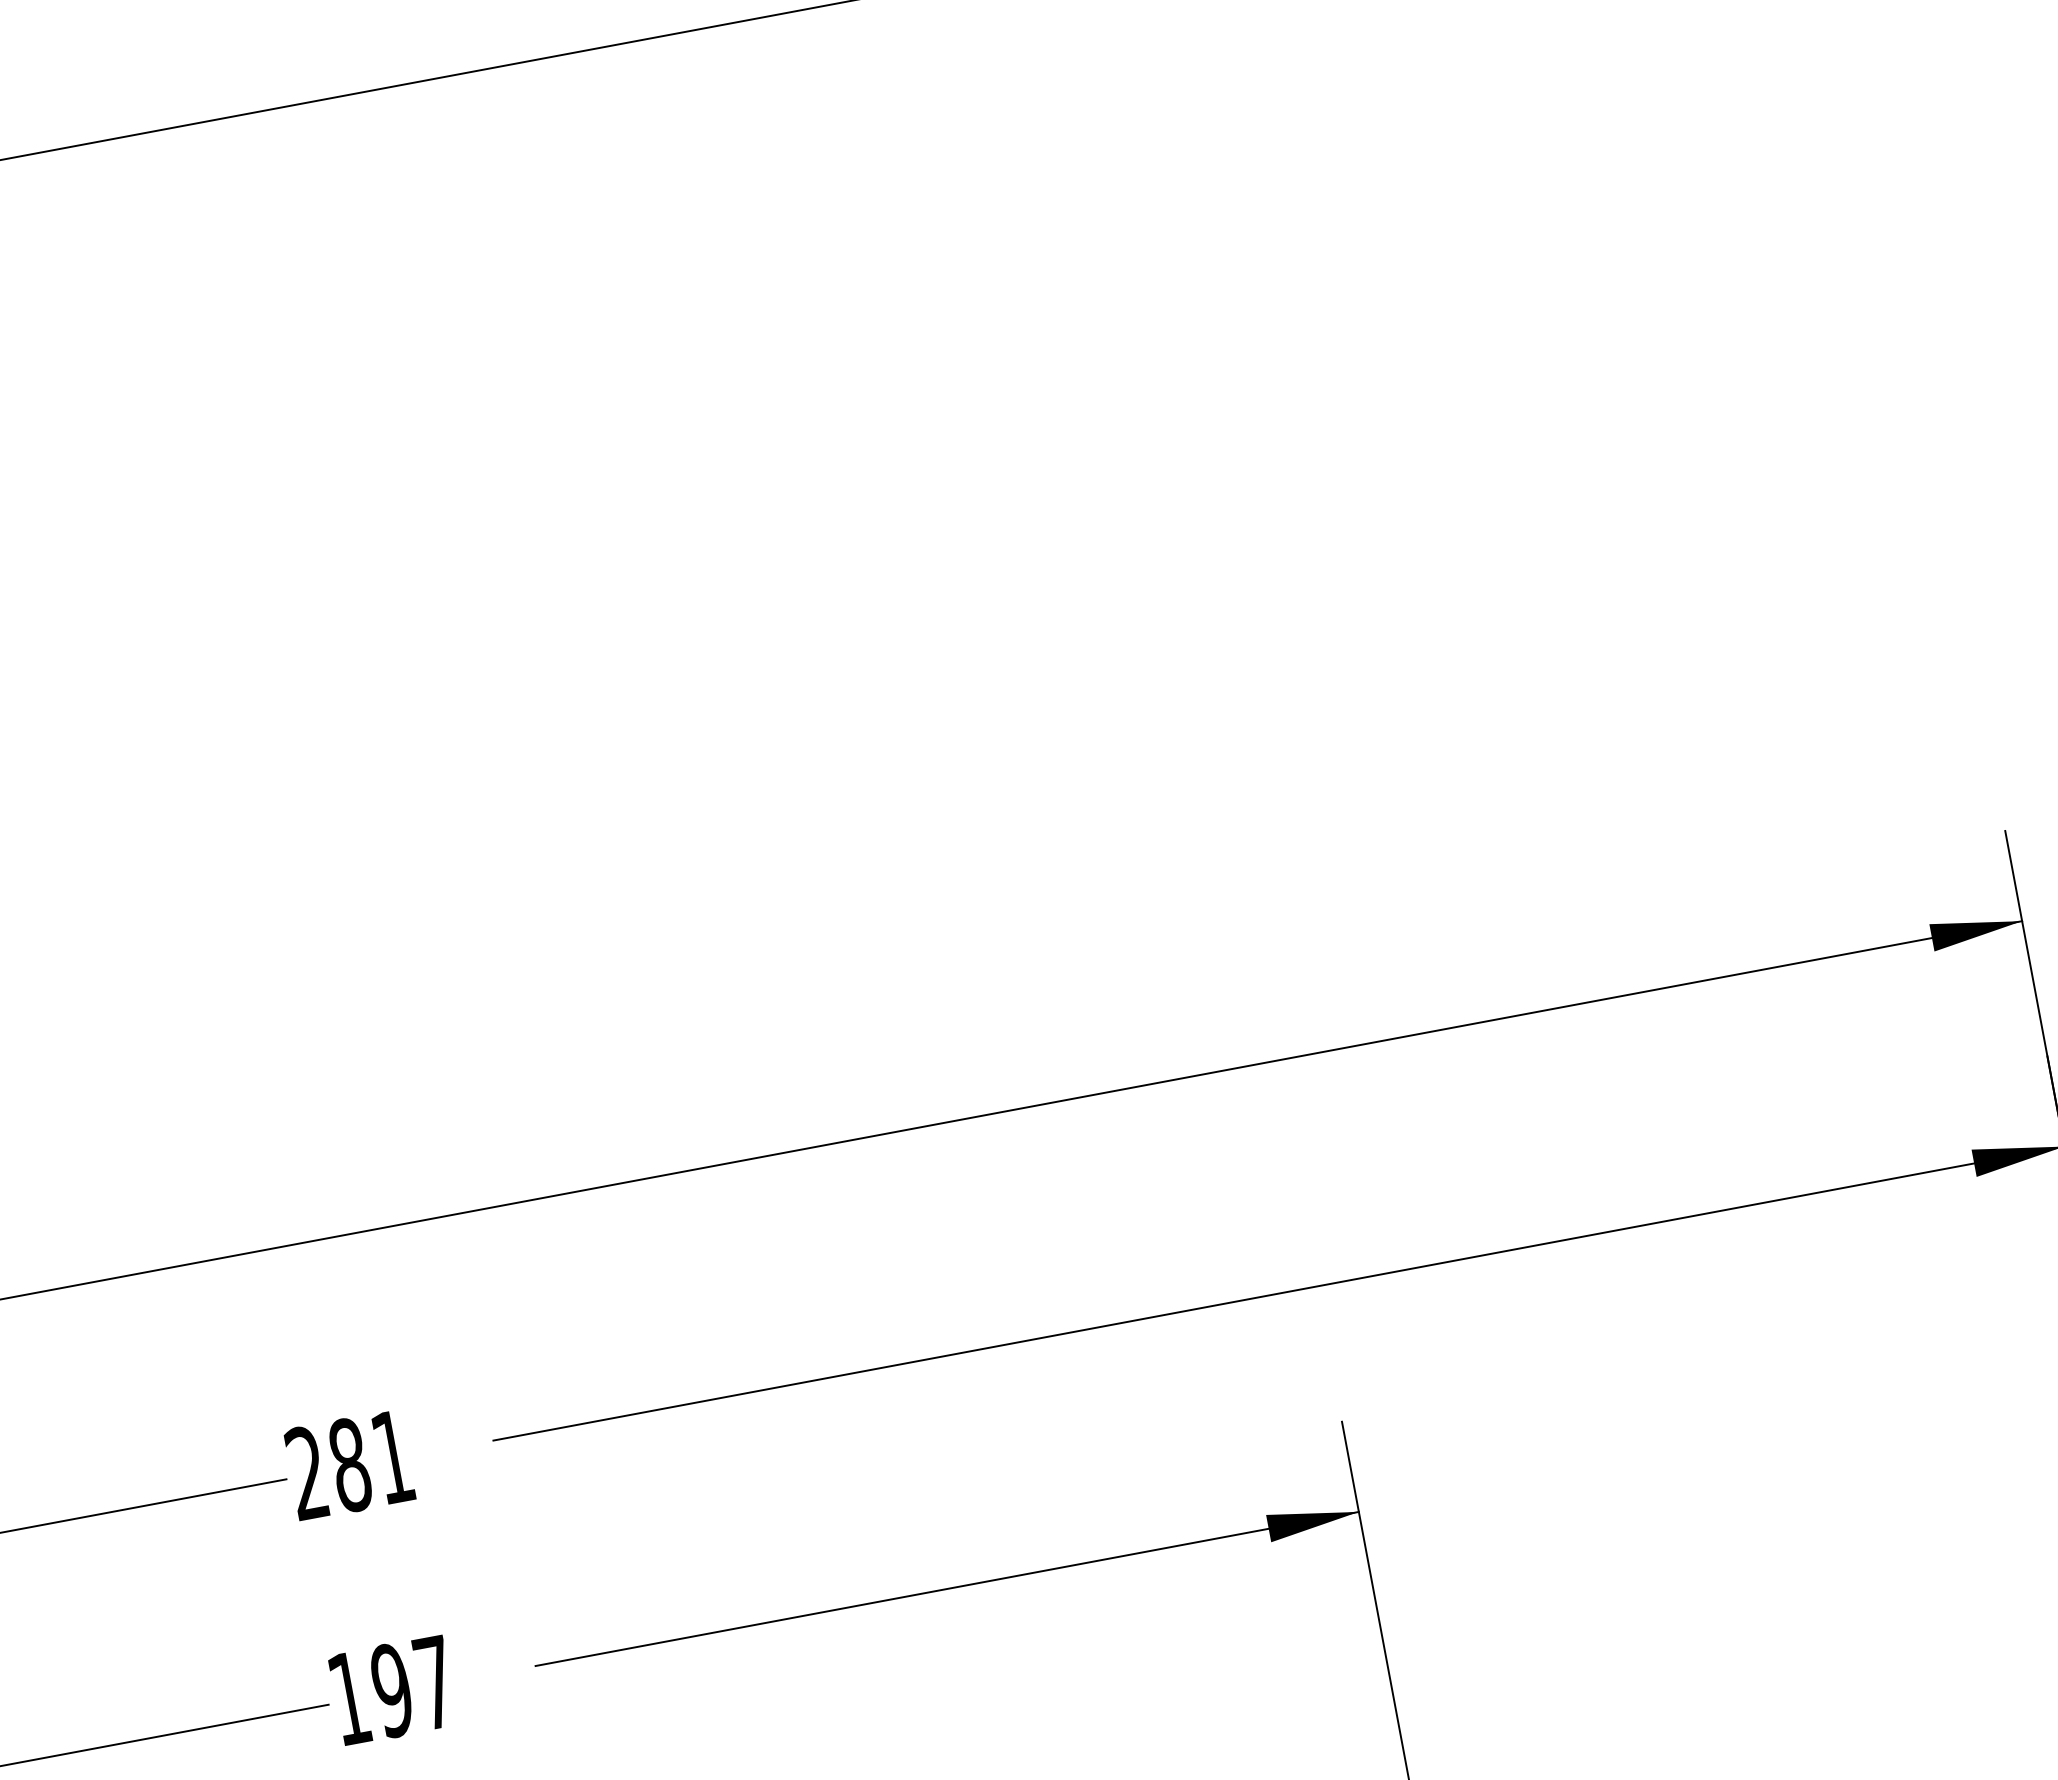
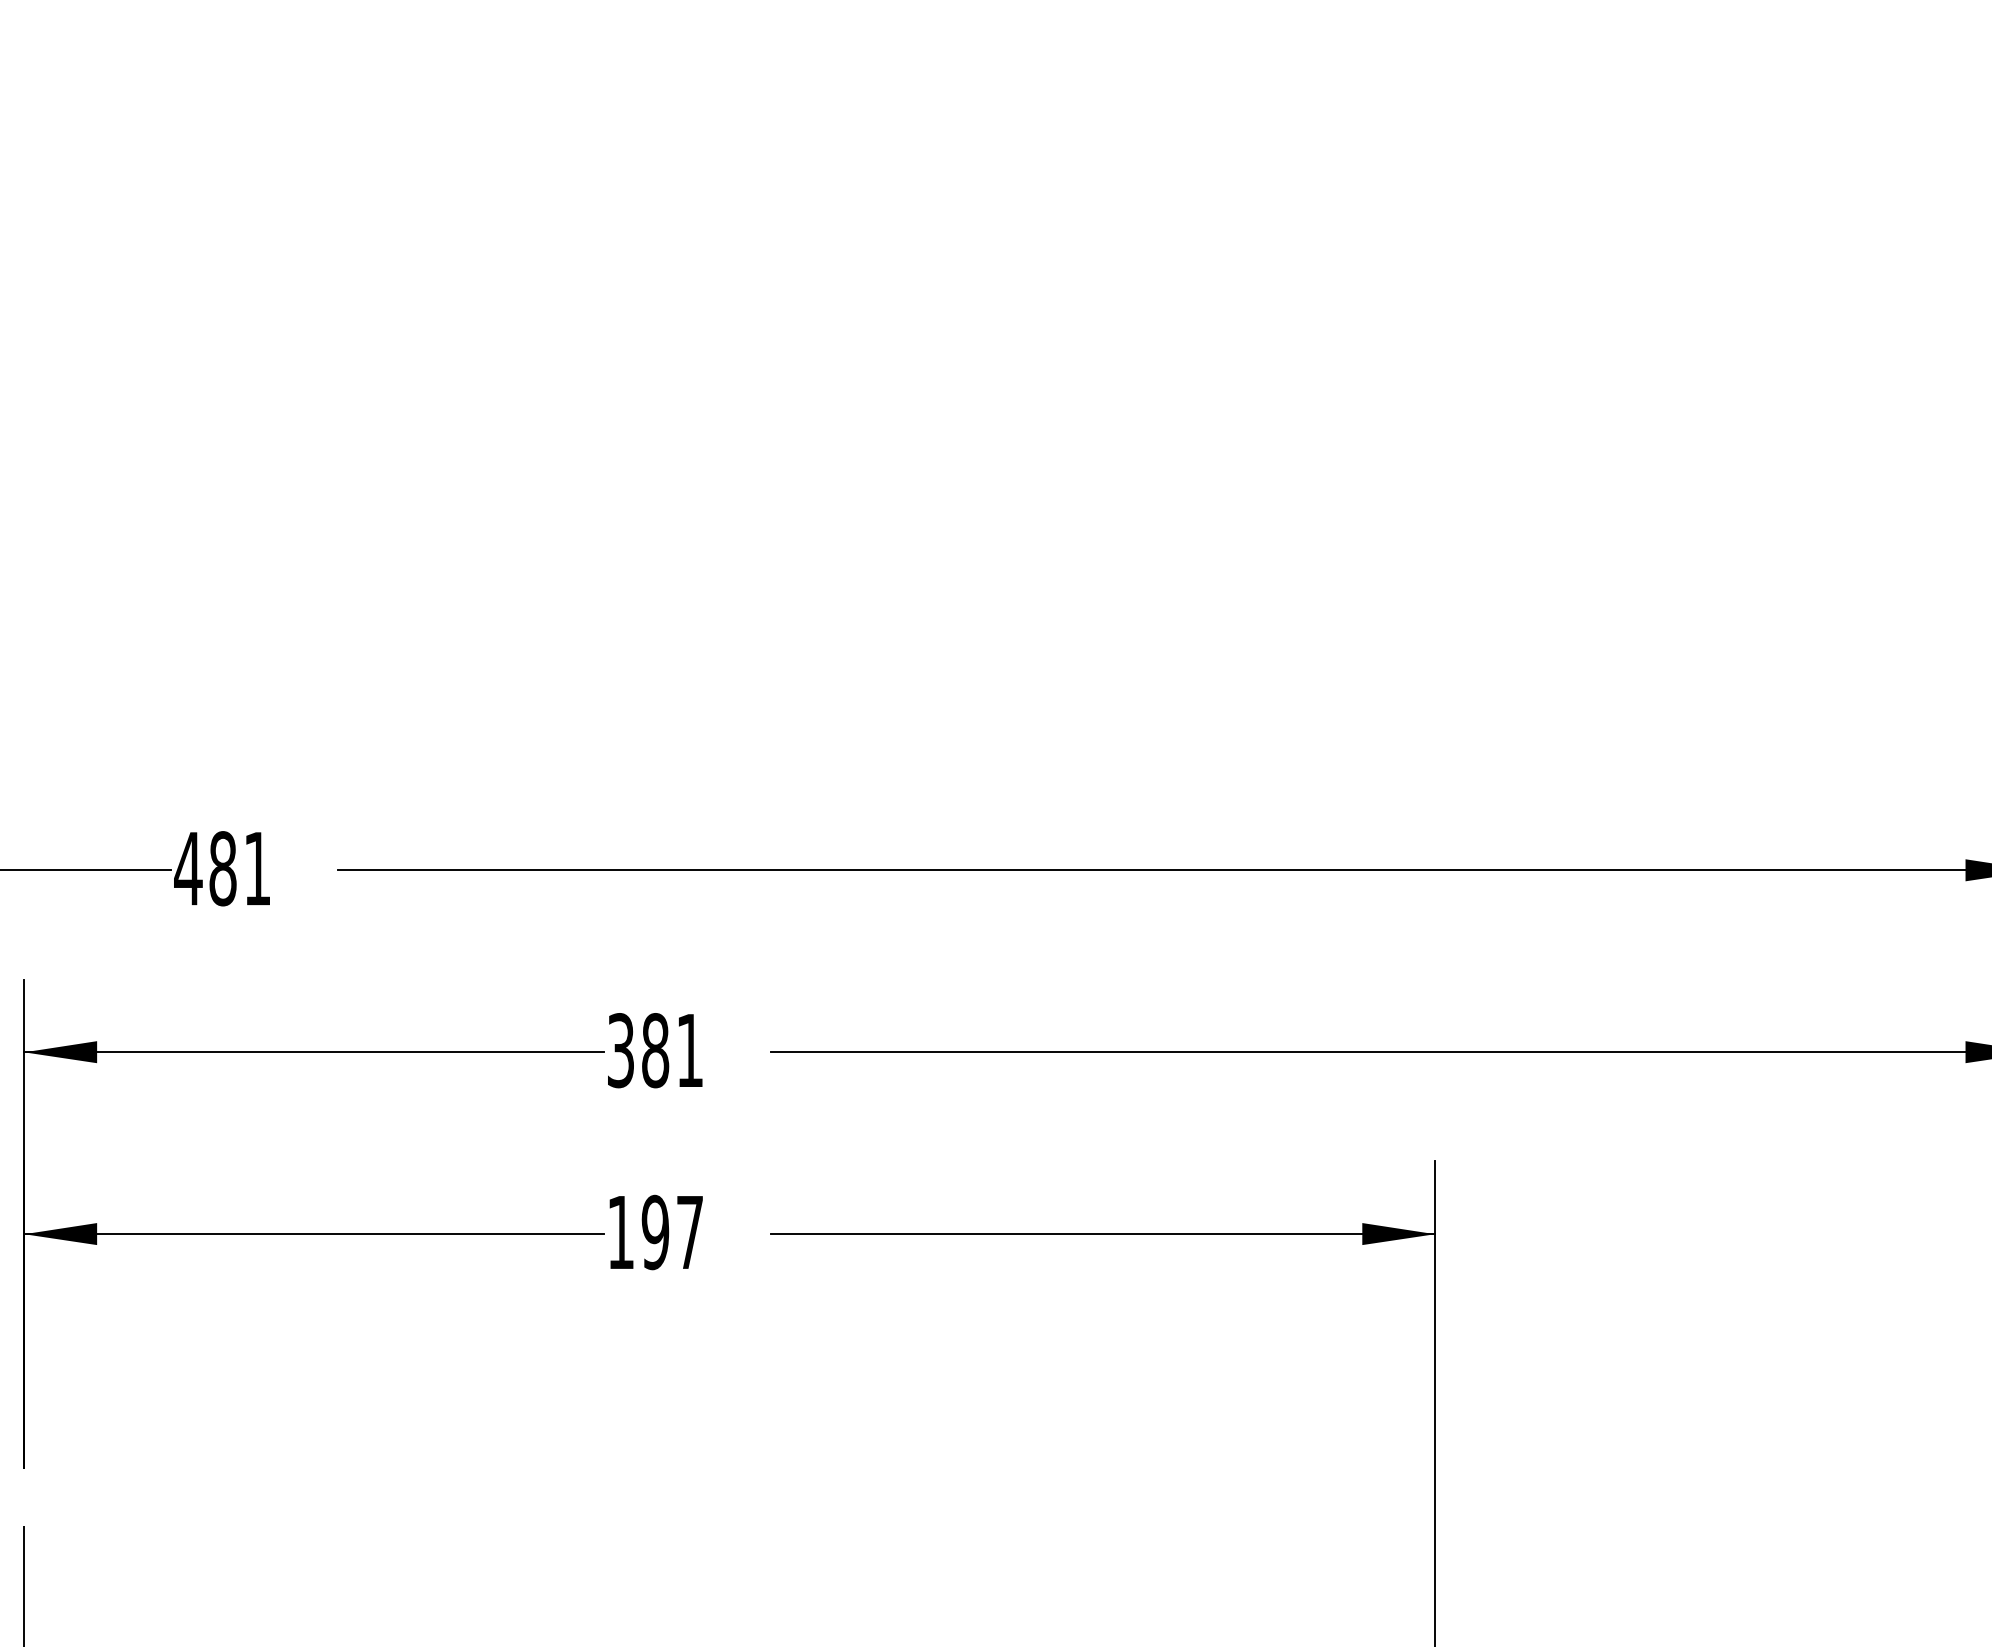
text: (306, 1473) -> (620, 1050), 281 -> 381

